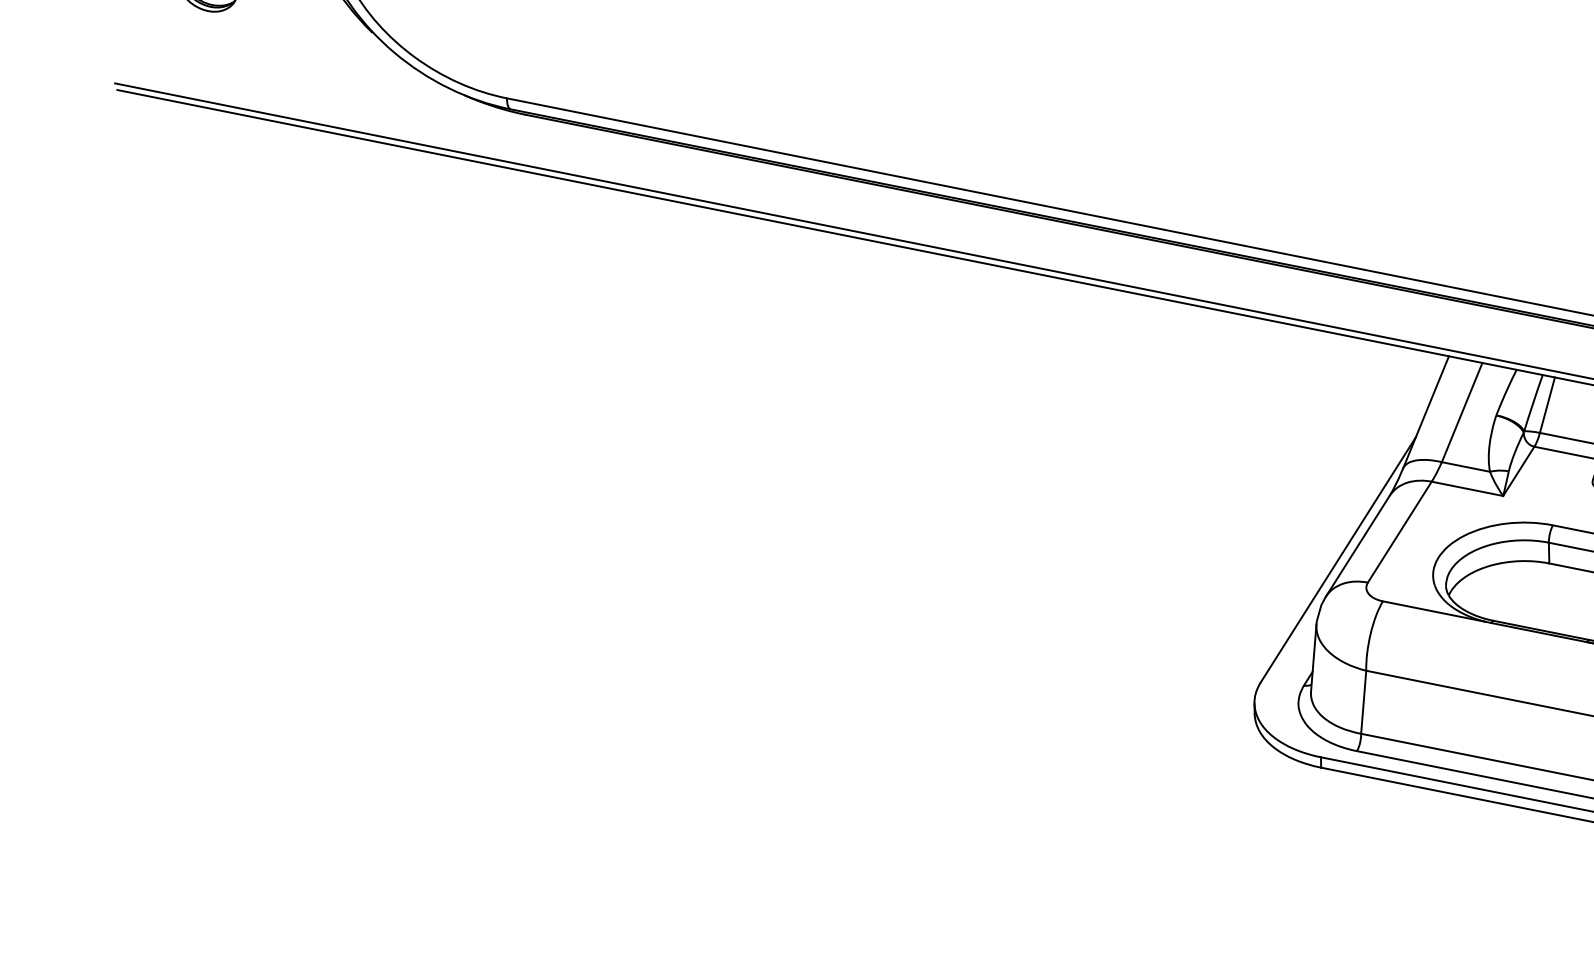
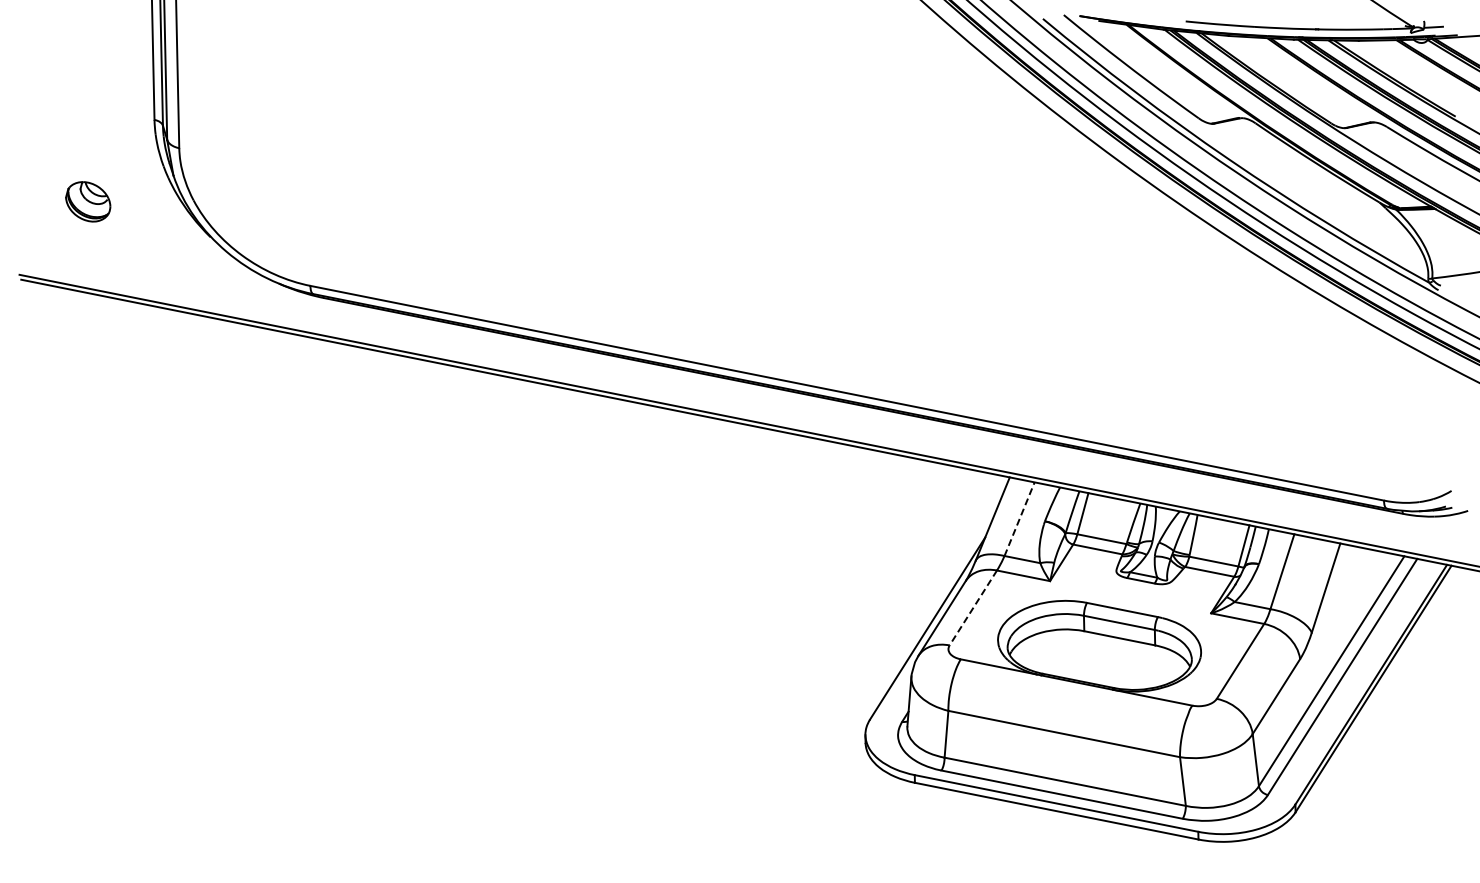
line: (1462, 412) -> (1019, 519), solid -> dashed
line: (1400, 532) -> (973, 608), solid -> dashed

